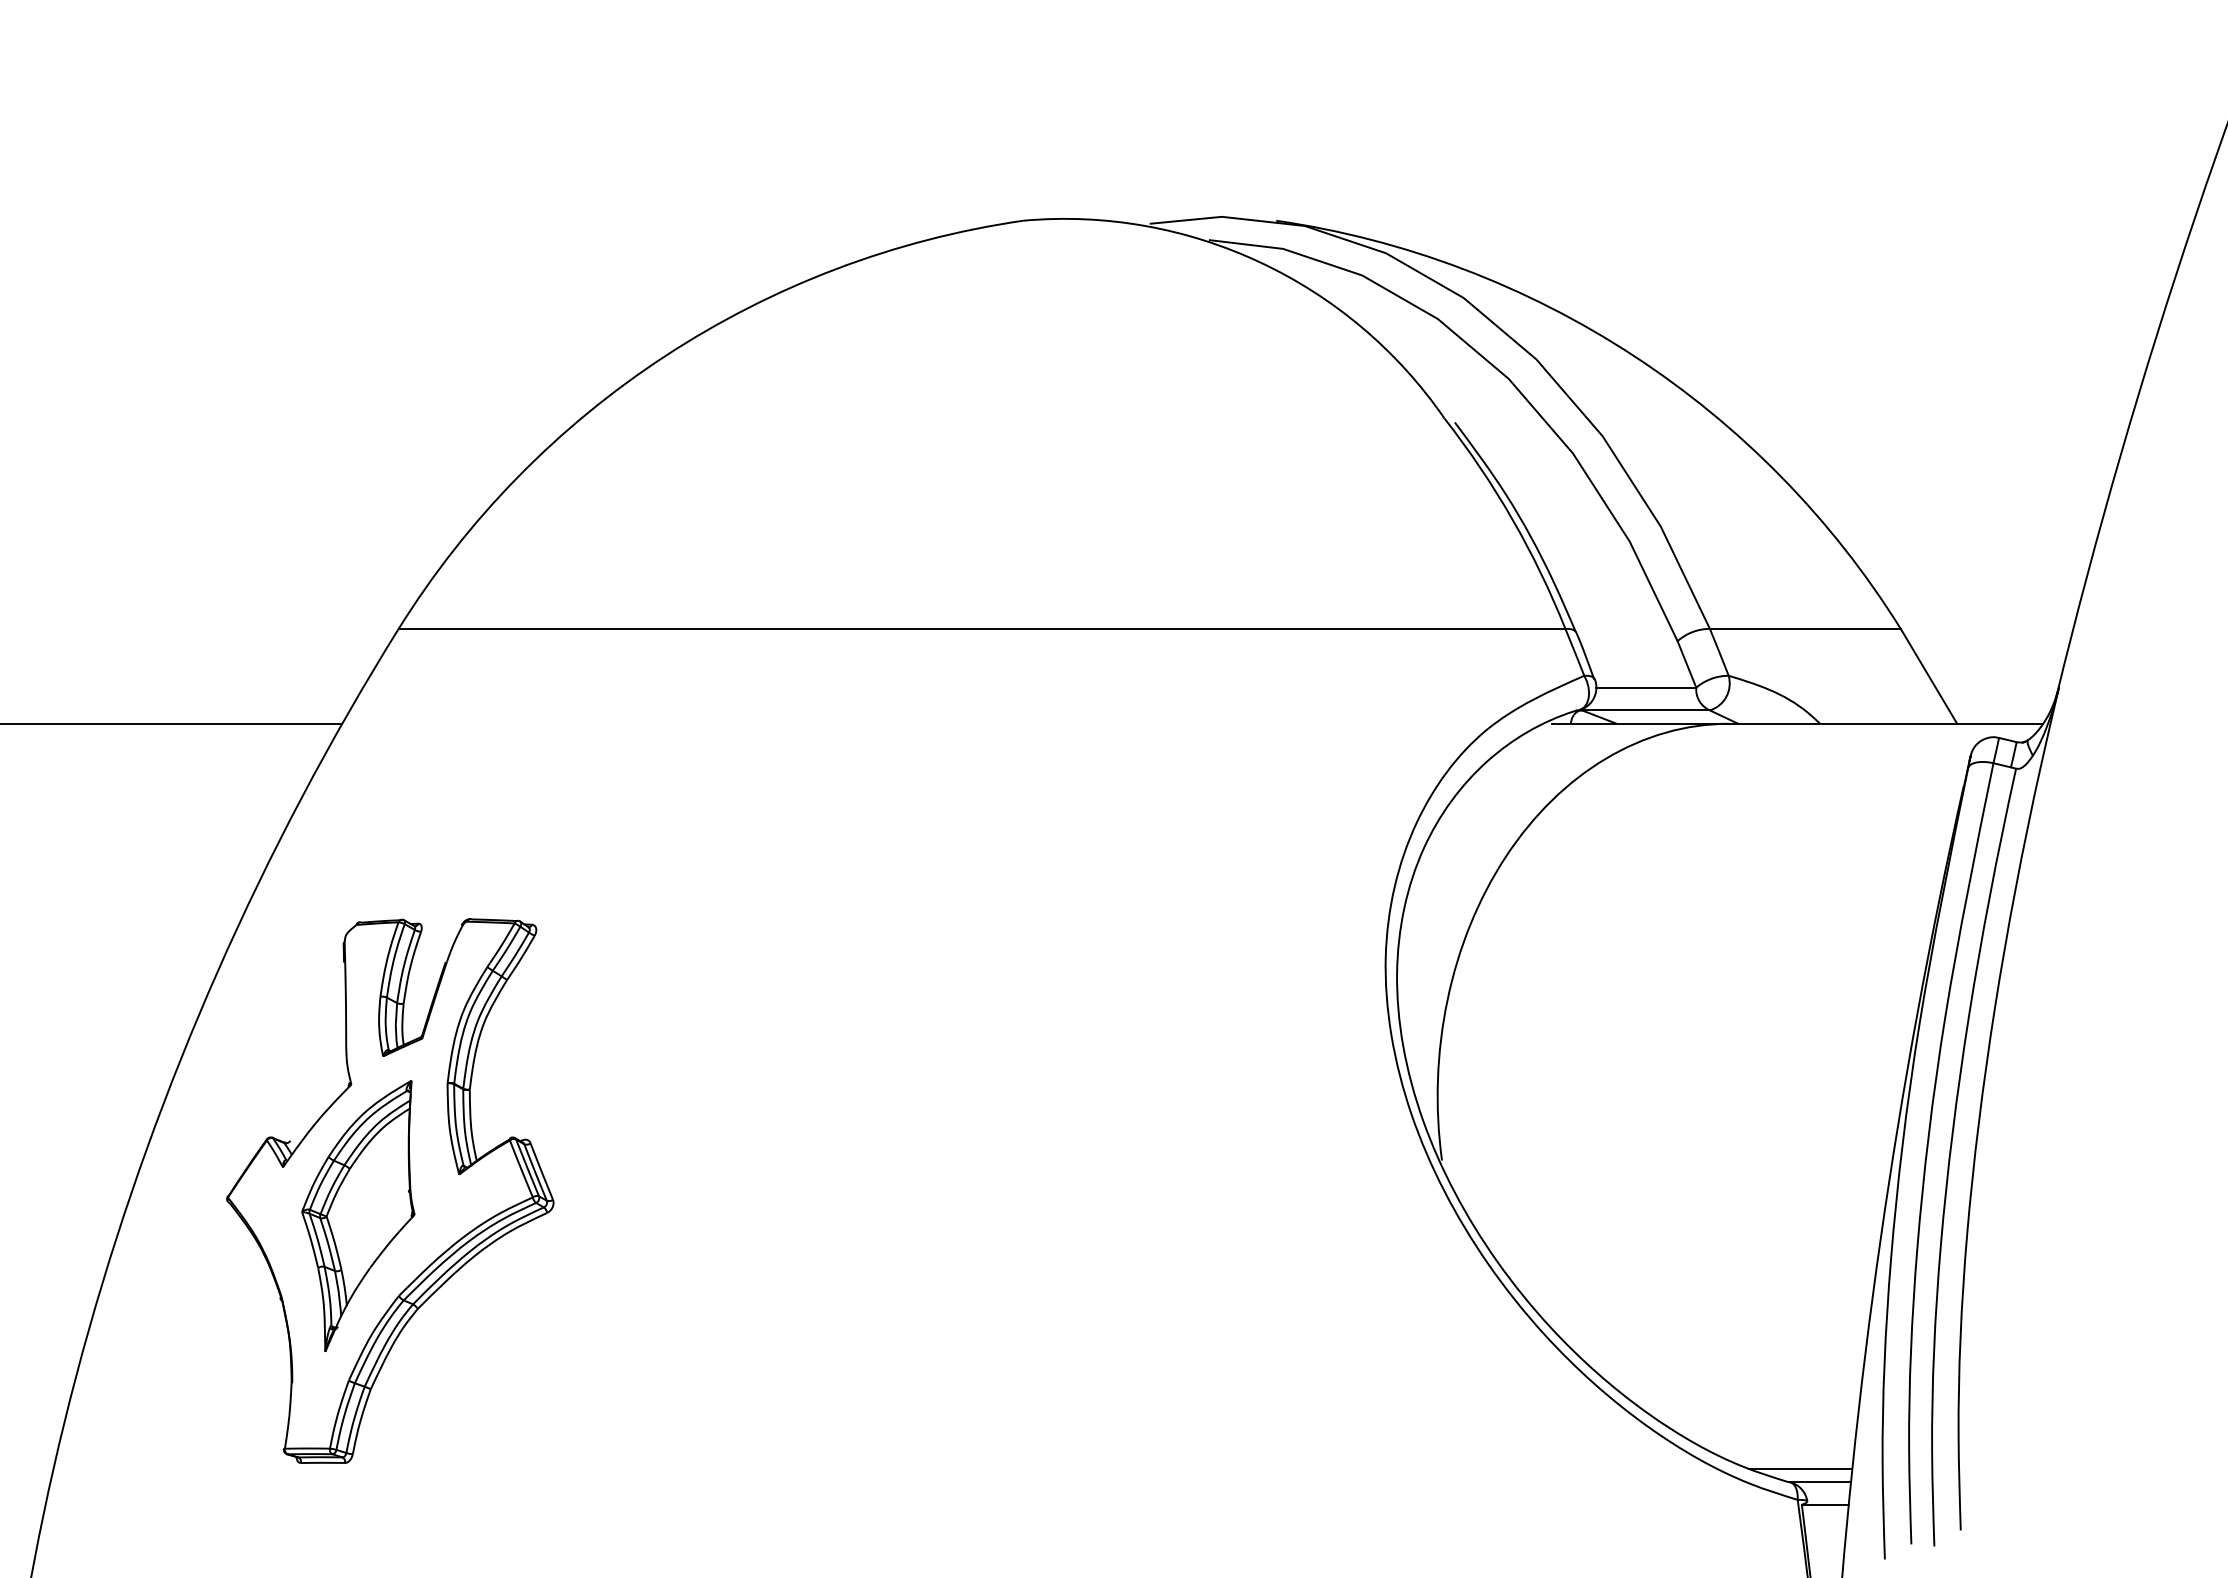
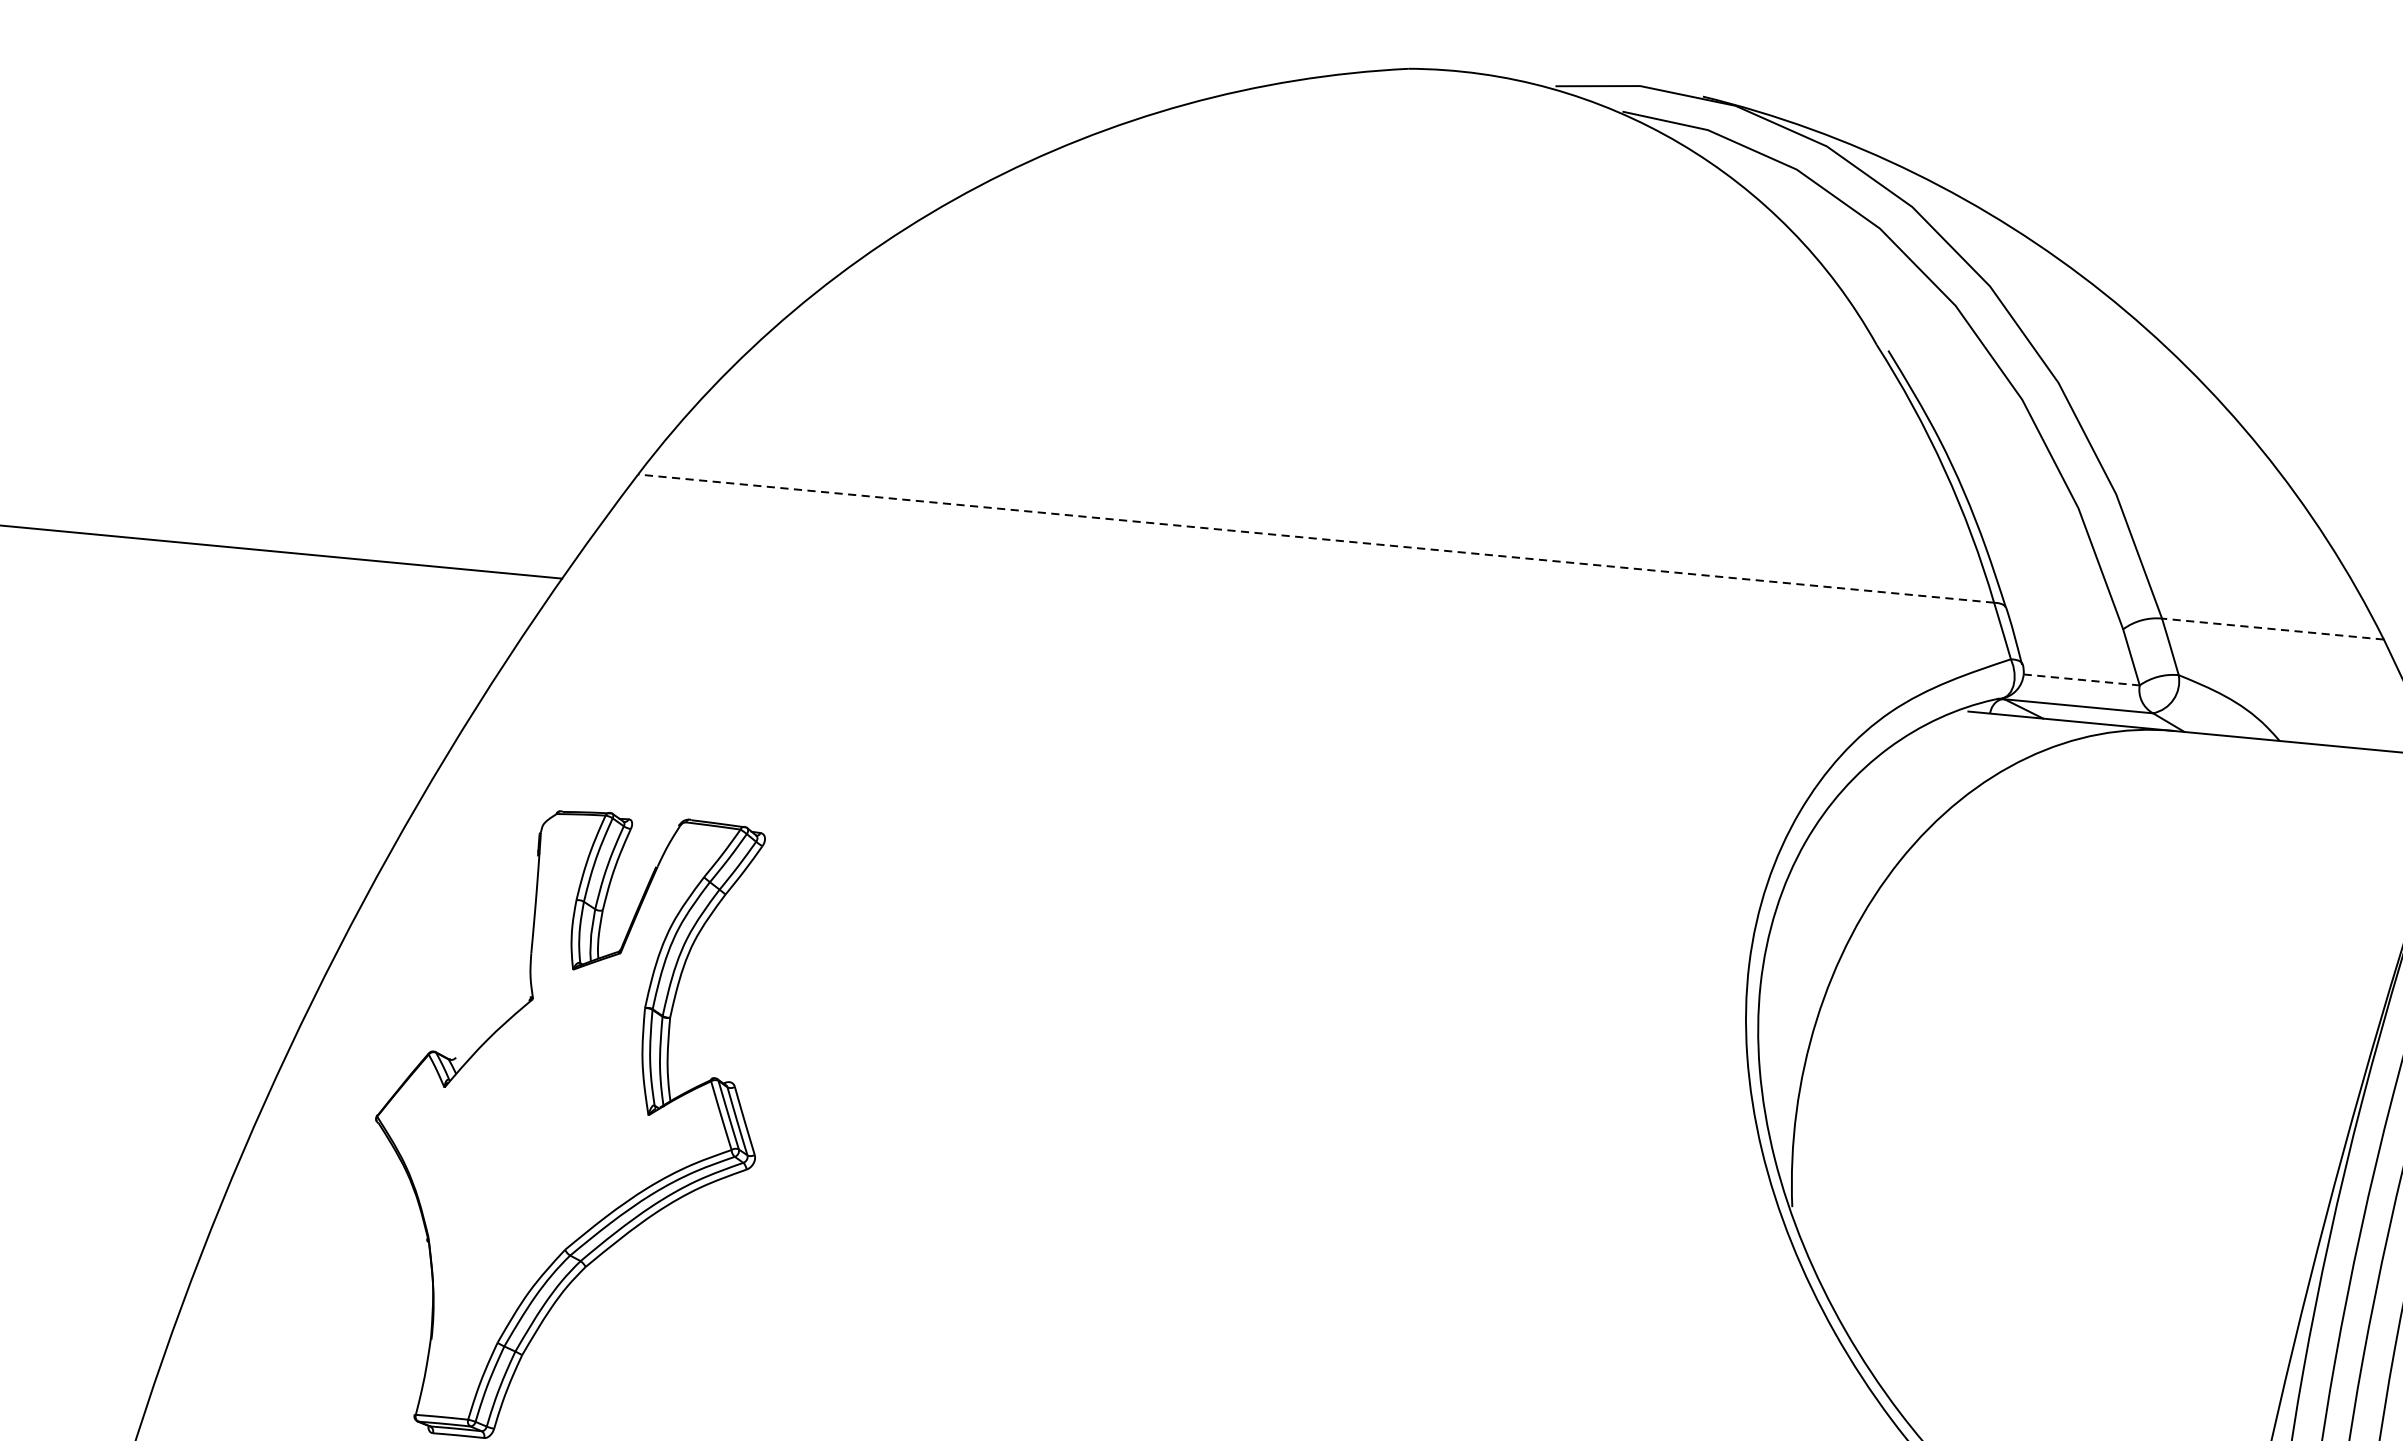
line: (981, 628) -> (1315, 538), solid -> dashed
line: (1804, 628) -> (2272, 628), solid -> dashed
line: (1646, 687) -> (2081, 679), solid -> dashed
part: (358, 1215) -> (526, 1151), removed

